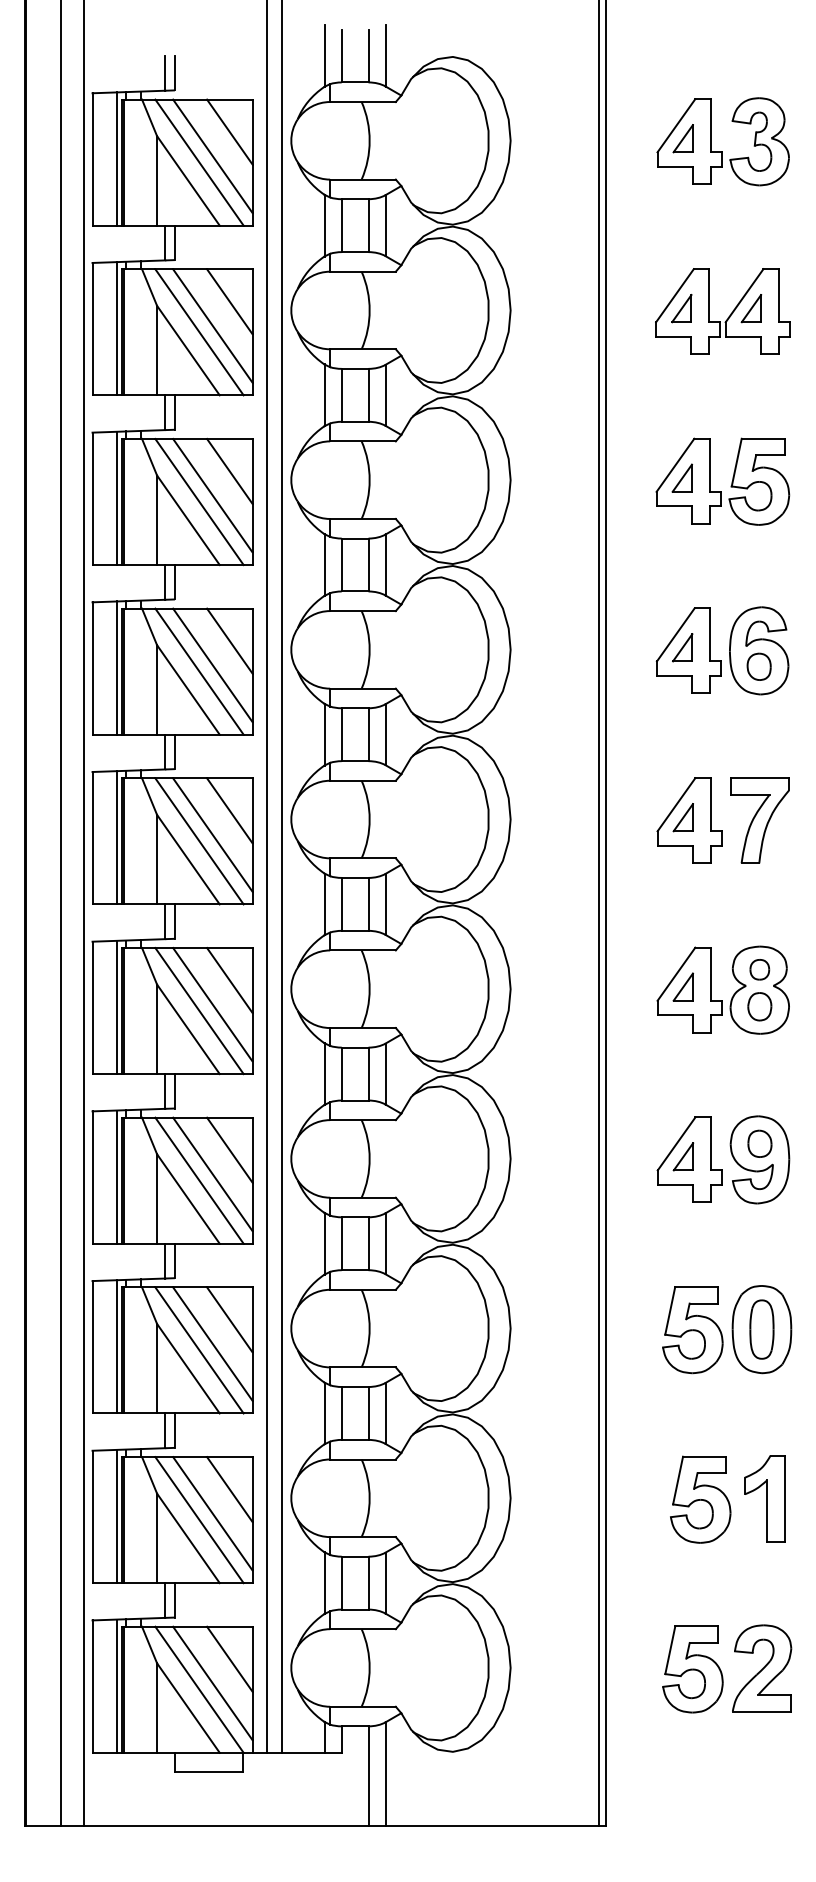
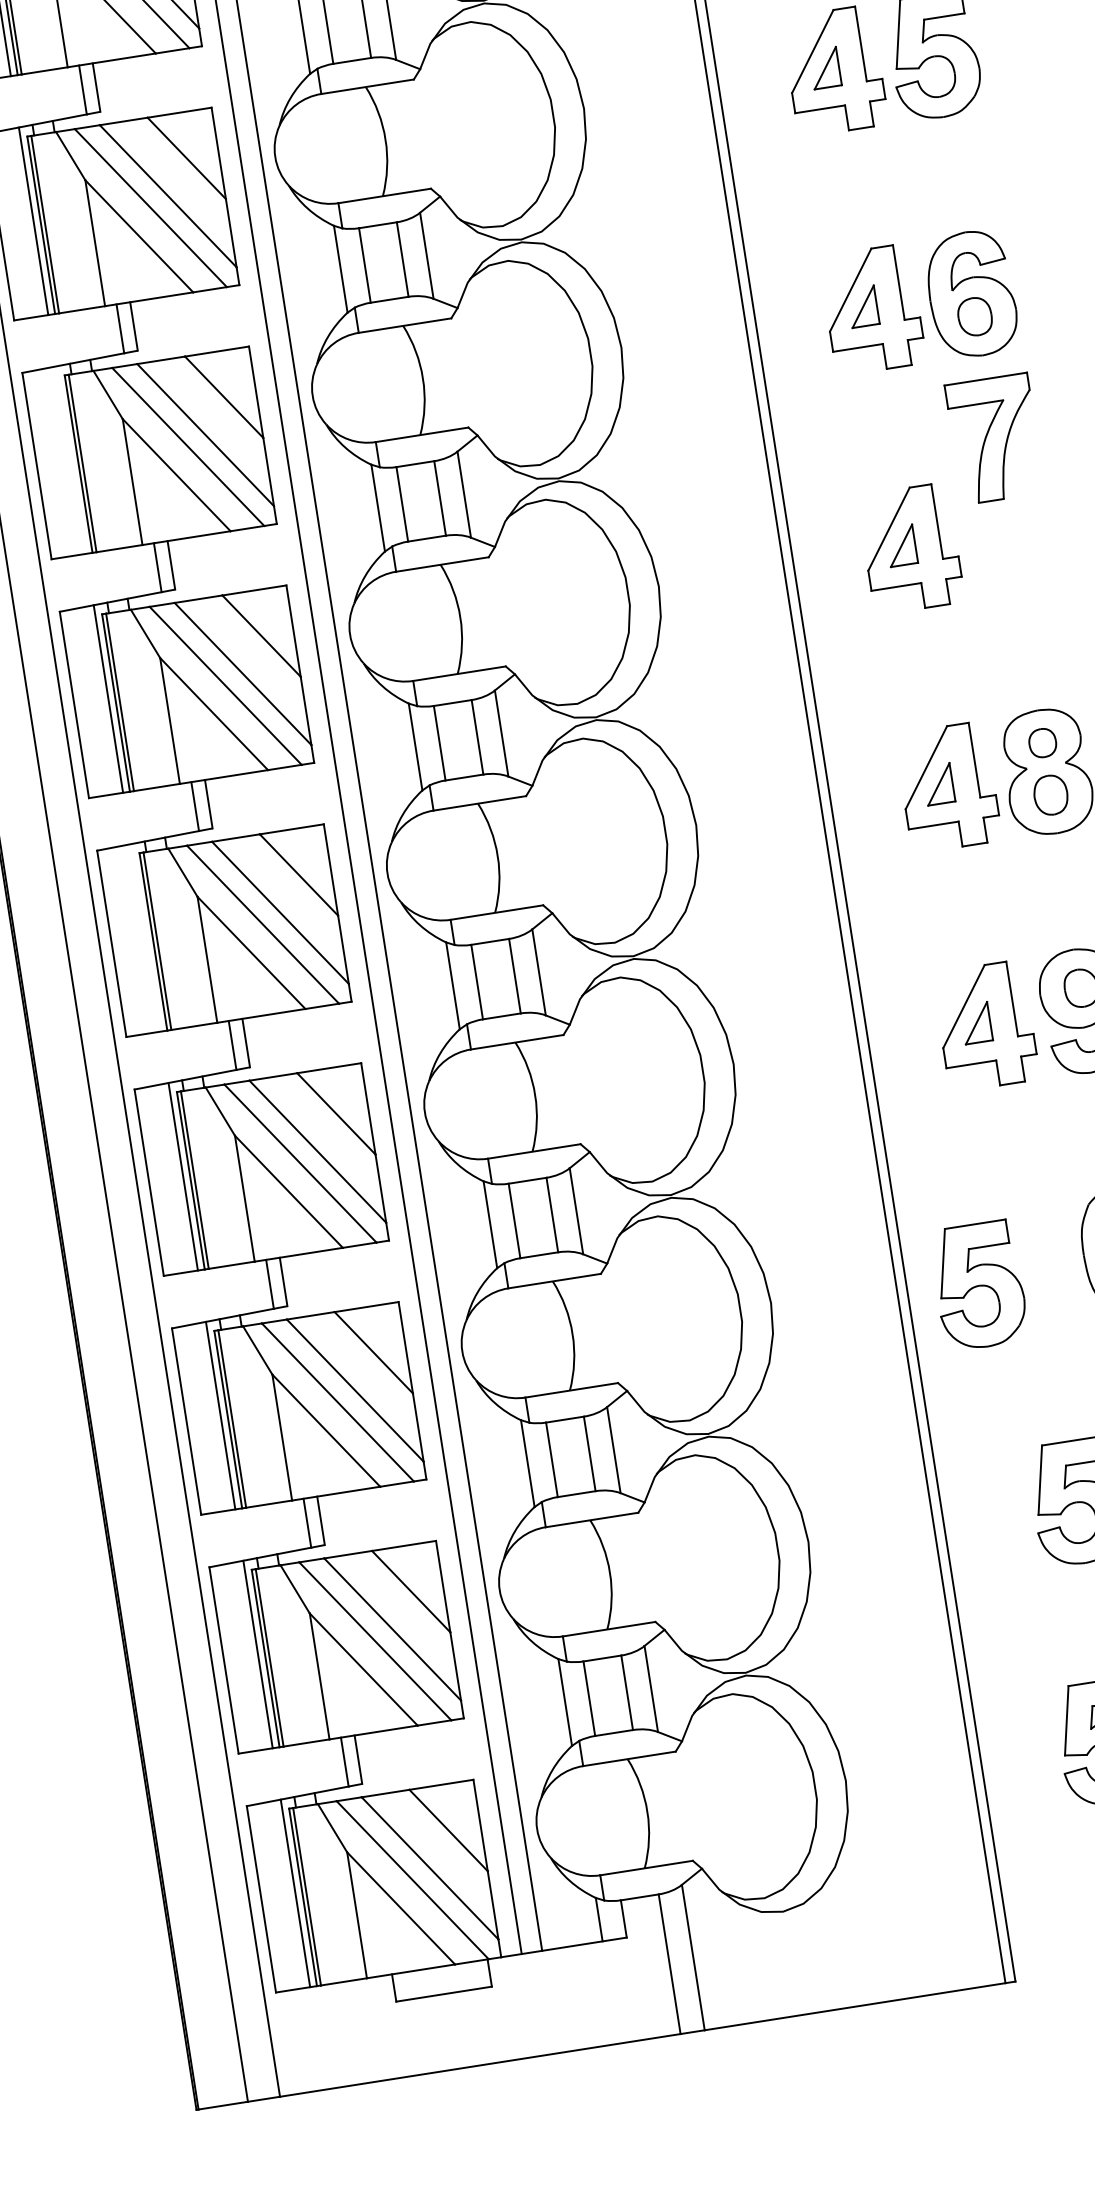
line: (116, 667) -> (70, 459), removed
part: (759, 820) -> (994, 438), moved
line: (116, 1007) -> (145, 938), removed
part: (692, 1330) -> (978, 1286), moved

